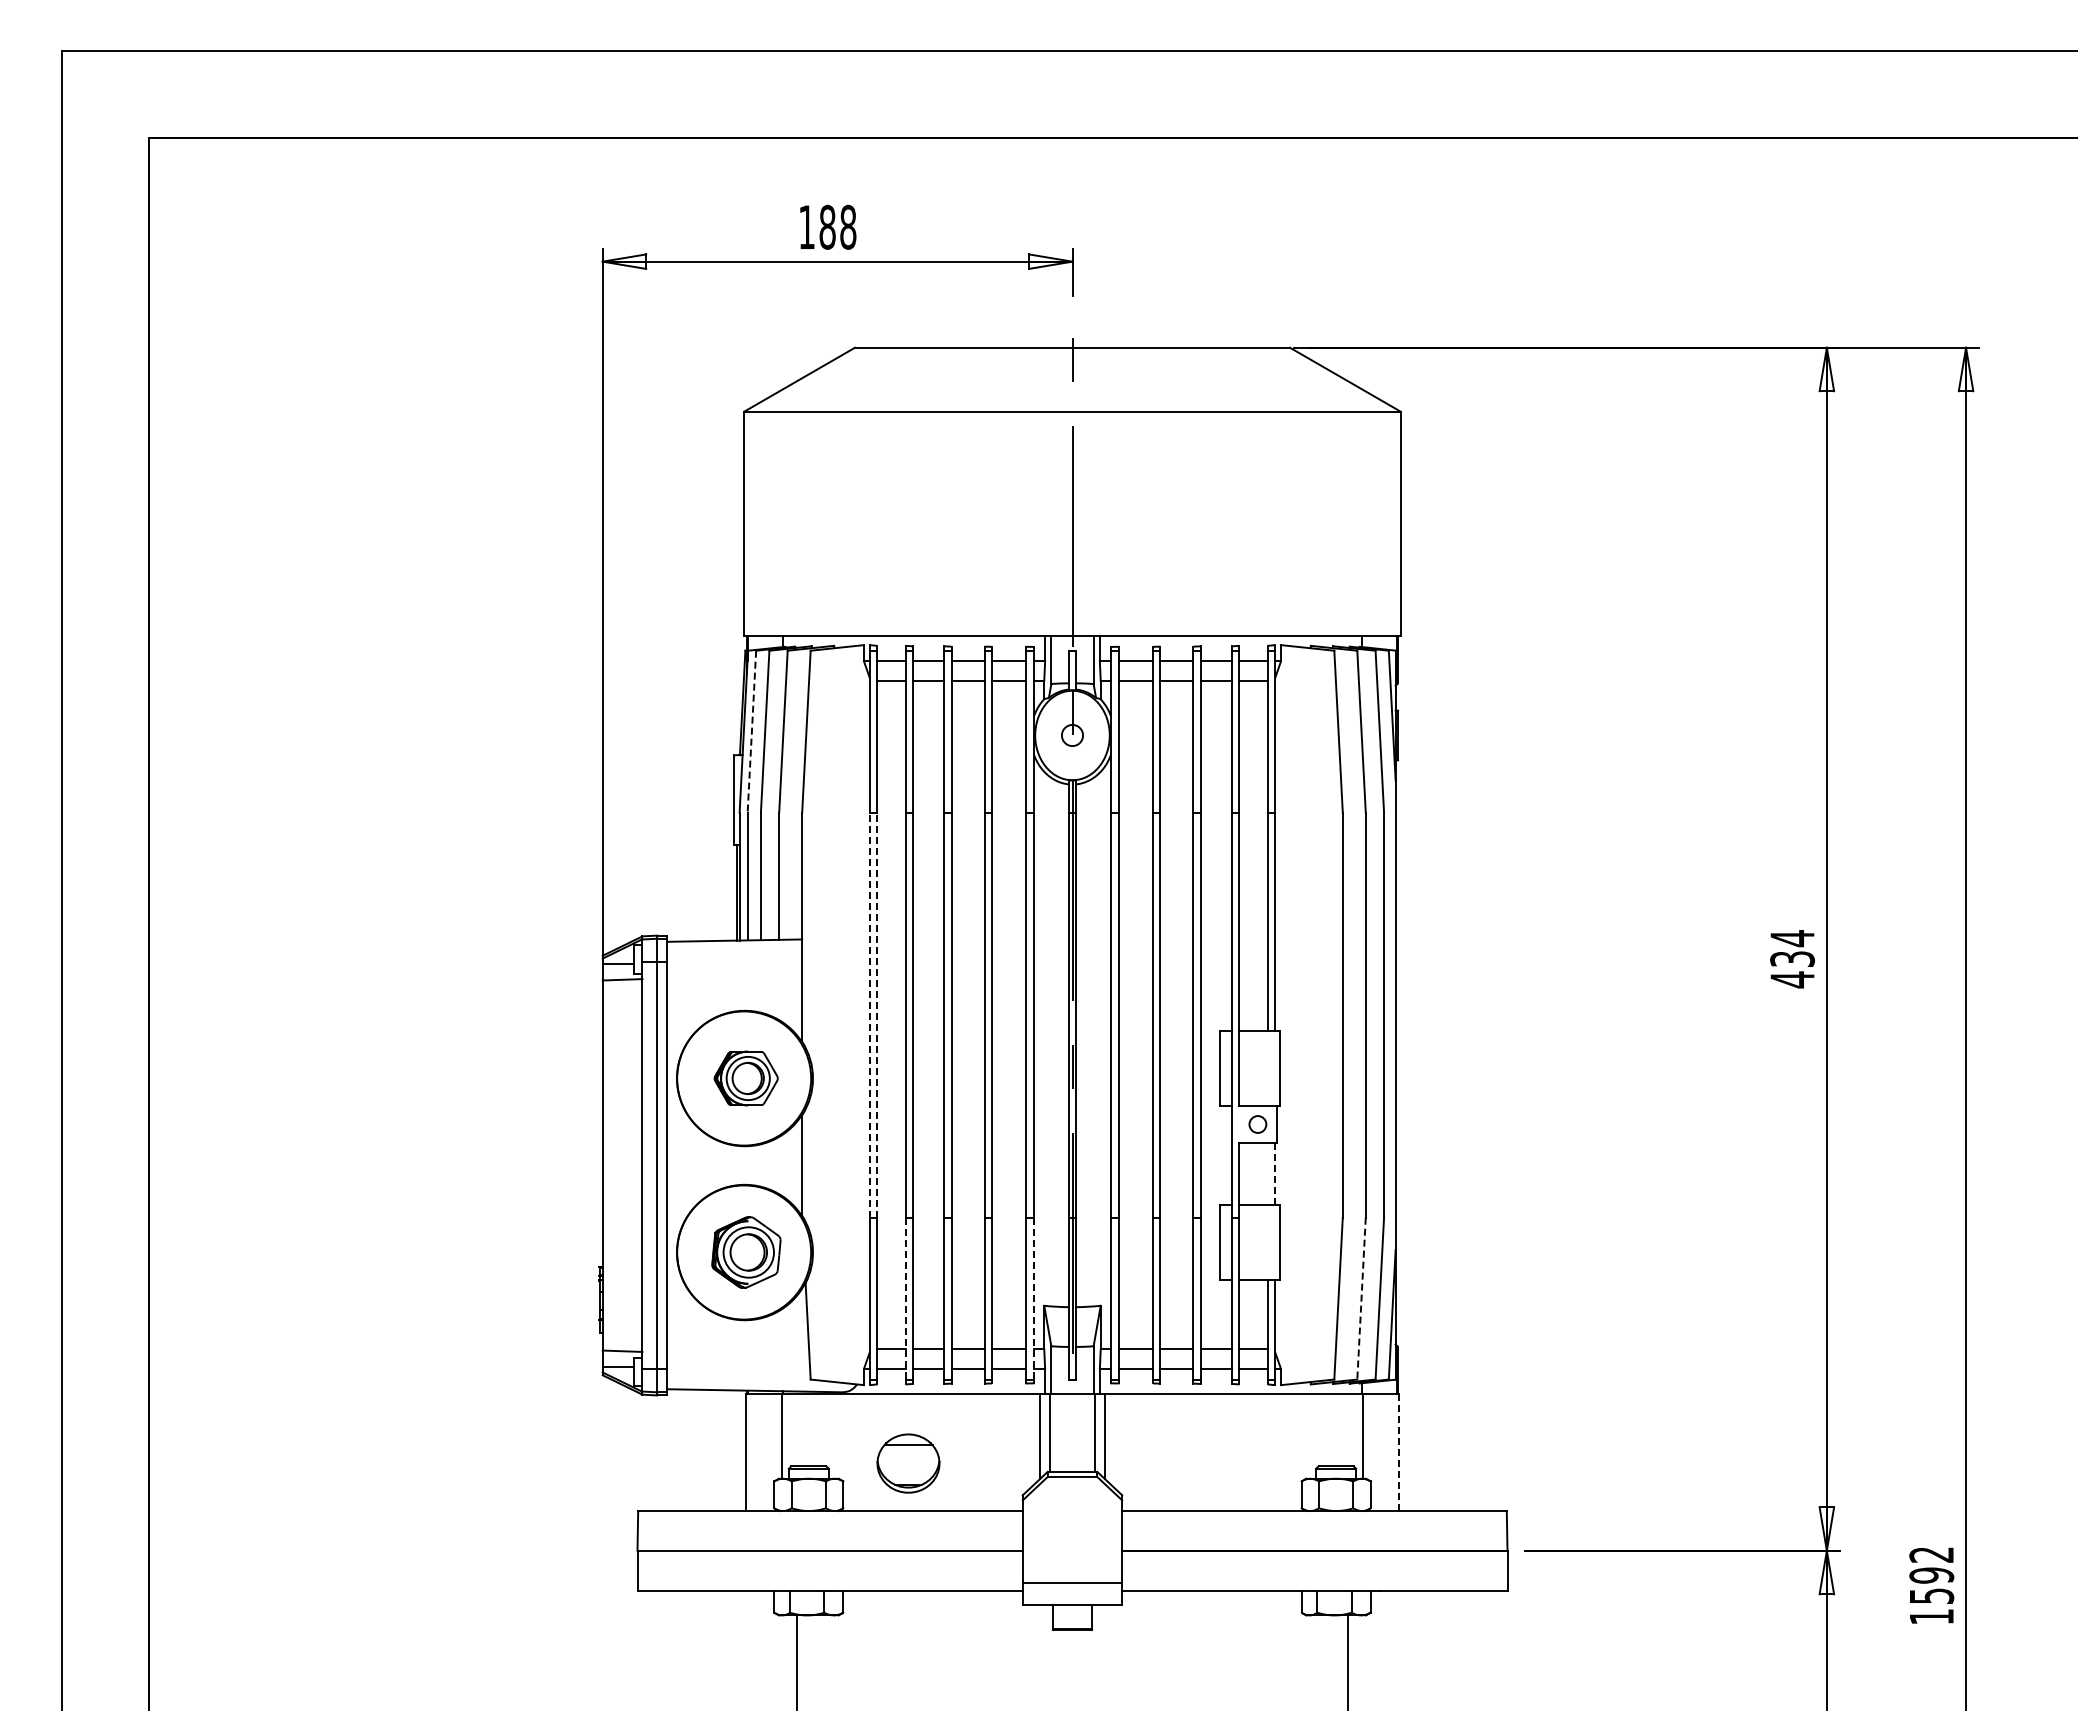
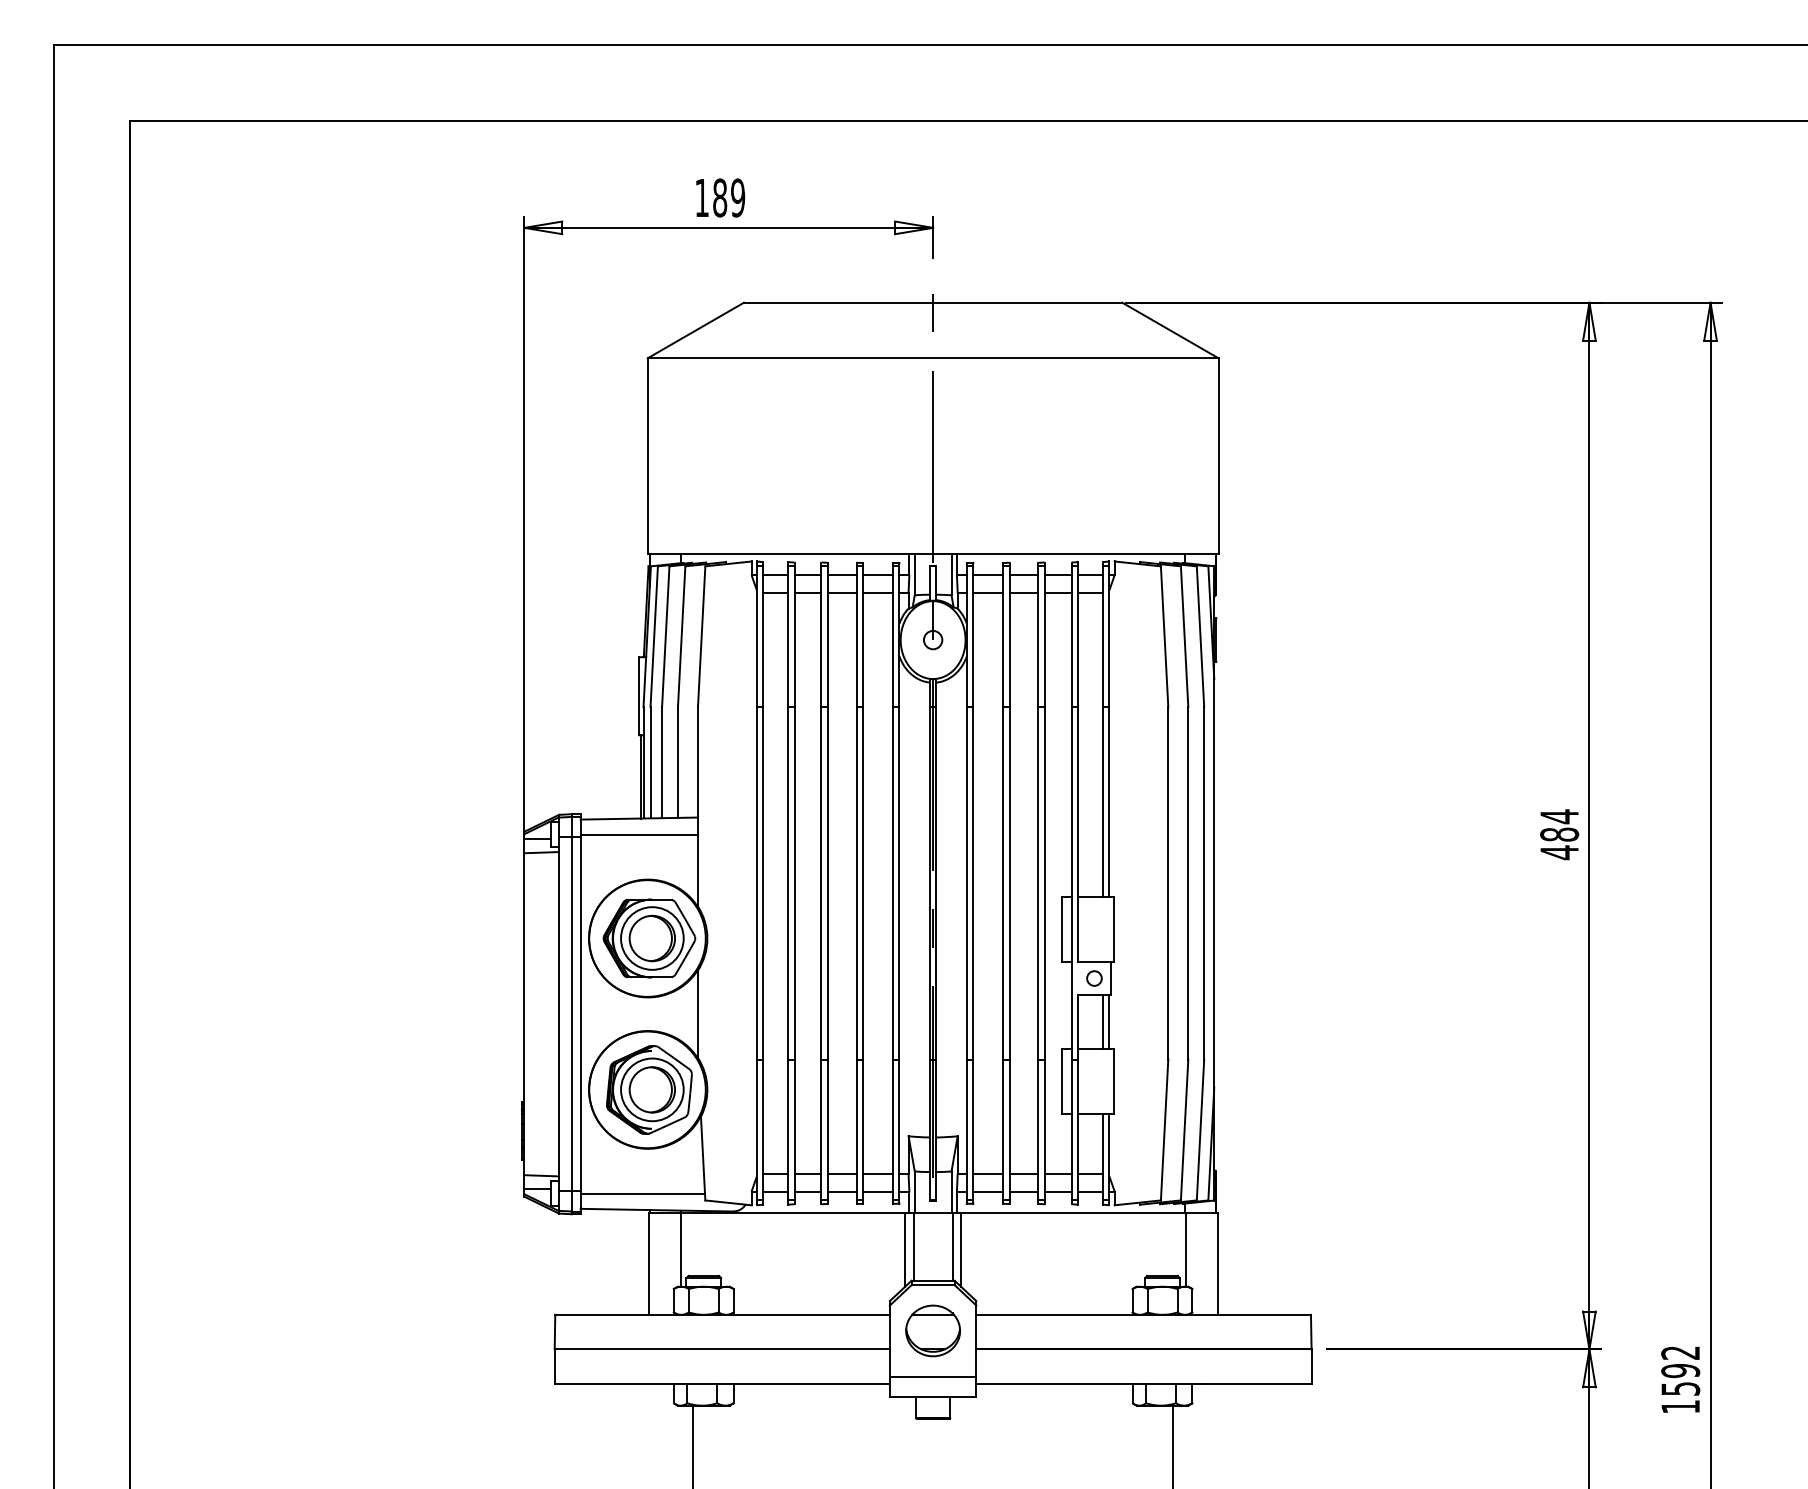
text: (848, 227) -> (738, 198), 188 -> 189
line: (751, 732) -> (653, 637), dashed -> solid
line: (734, 959) -> (639, 834), added
text: (1792, 959) -> (1559, 834), 434 -> 484
line: (869, 1015) -> (756, 883), dashed -> solid
line: (877, 1015) -> (763, 883), dashed -> solid
part: (745, 1078) -> (648, 938), size x1.67
line: (1275, 1173) -> (1109, 1021), dashed -> solid
line: (1267, 1174) -> (1102, 1022), added
part: (746, 1252) -> (649, 1089), size x1.43
line: (905, 1298) -> (787, 1129), dashed -> solid
line: (1033, 1298) -> (899, 1129), dashed -> solid
line: (1361, 1299) -> (1184, 1130), dashed -> solid
line: (738, 1371) -> (642, 1193), added
line: (1399, 1452) -> (1217, 1263), dashed -> solid
part: (908, 1463) -> (933, 1330), moved

